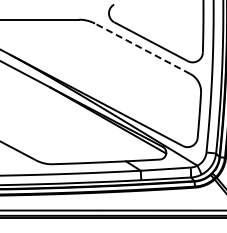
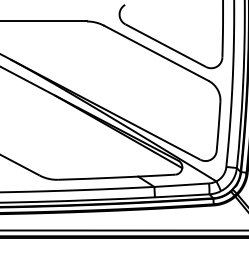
line: (142, 48) -> (156, 53), dashed -> solid

